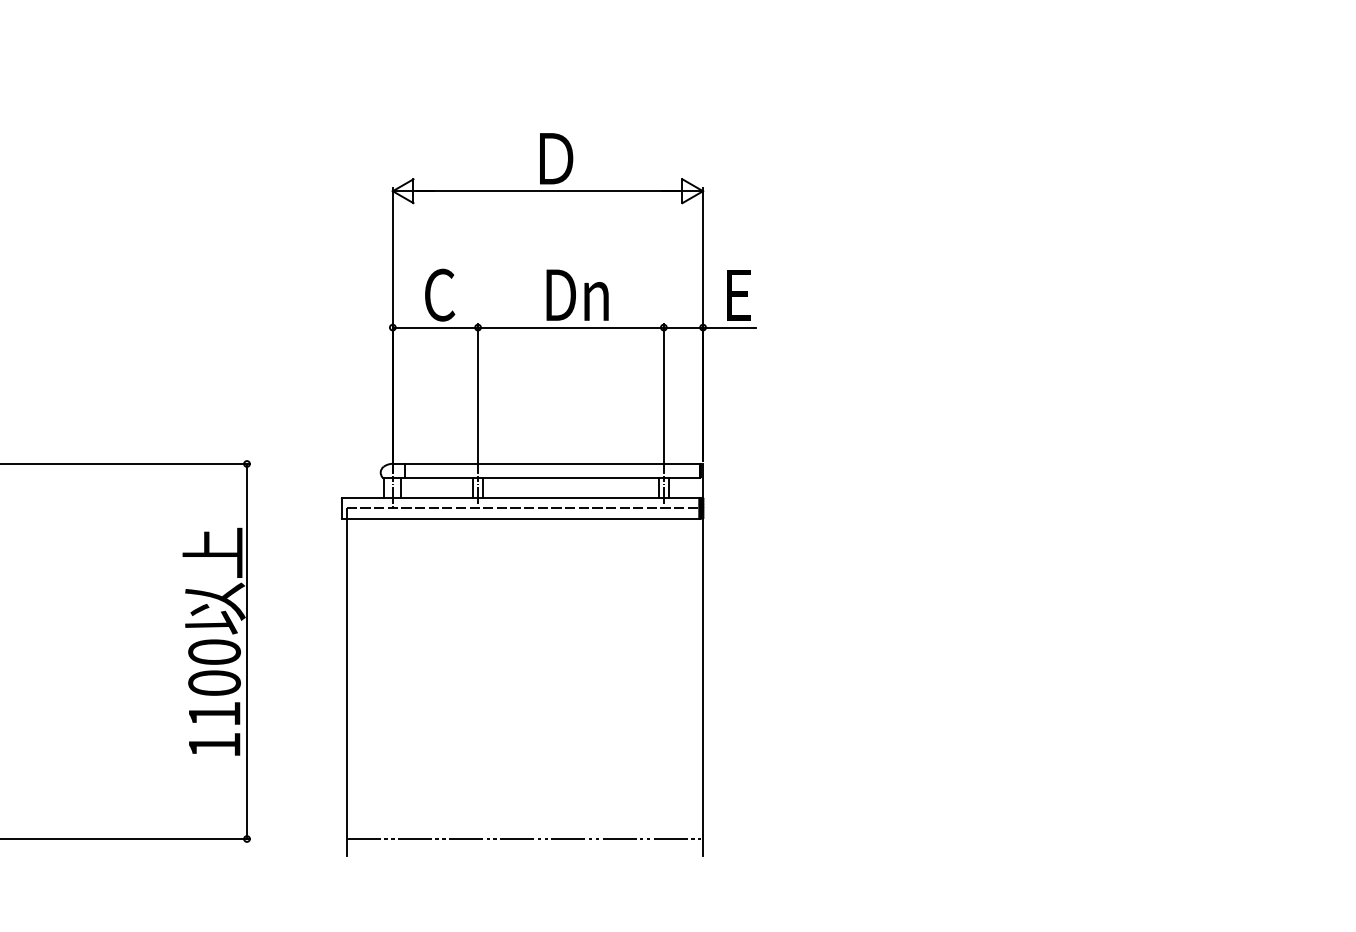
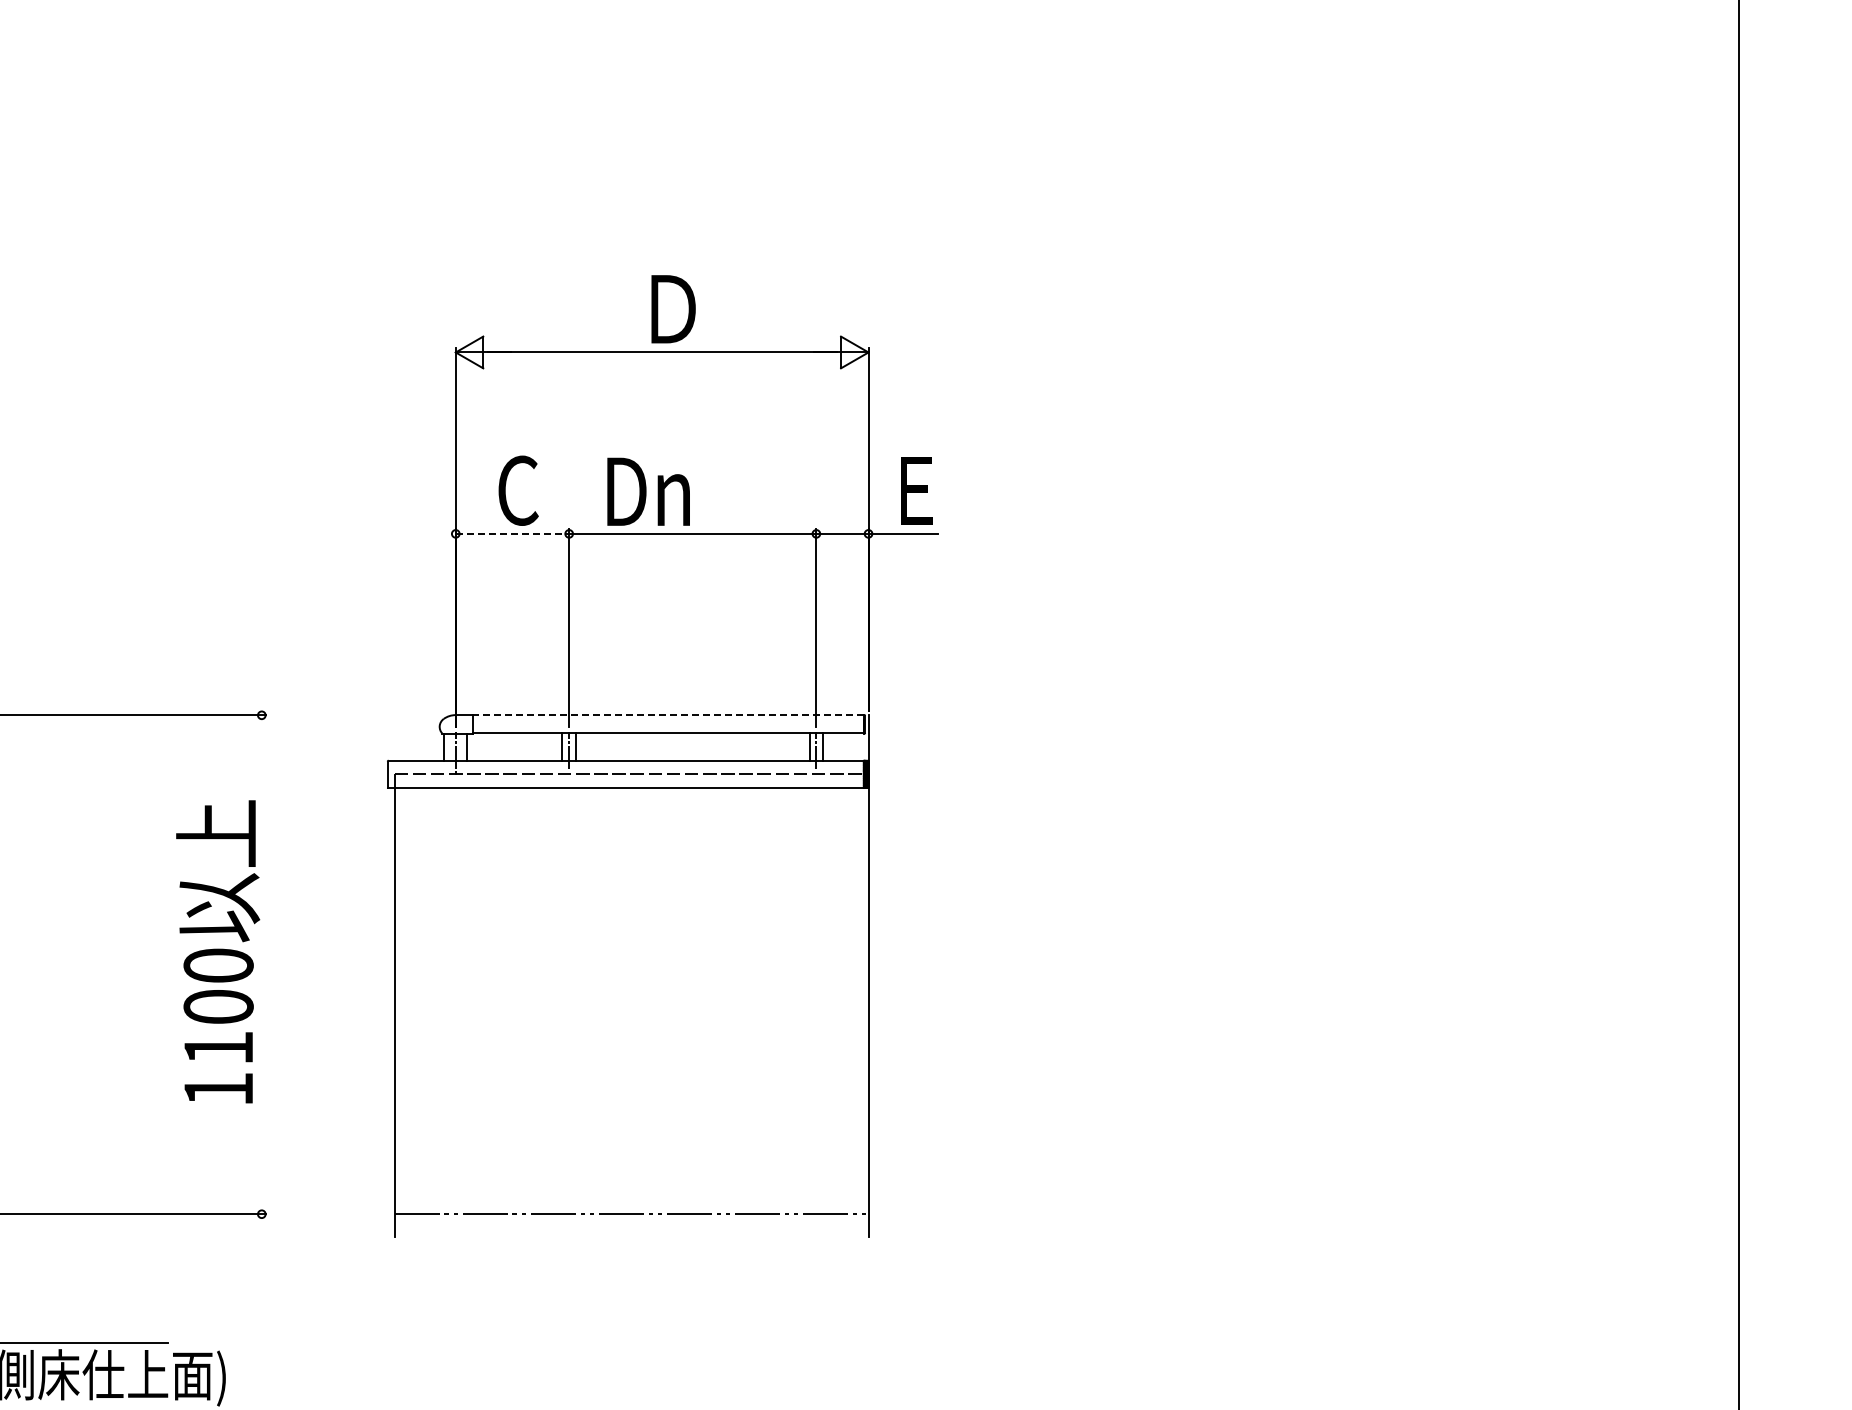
text: (577, 294) -> (648, 491), moved
line: (435, 327) -> (512, 533), solid -> dashed
line: (552, 464) -> (668, 715), solid -> dashed
line: (246, 651) -> (261, 964), removed

